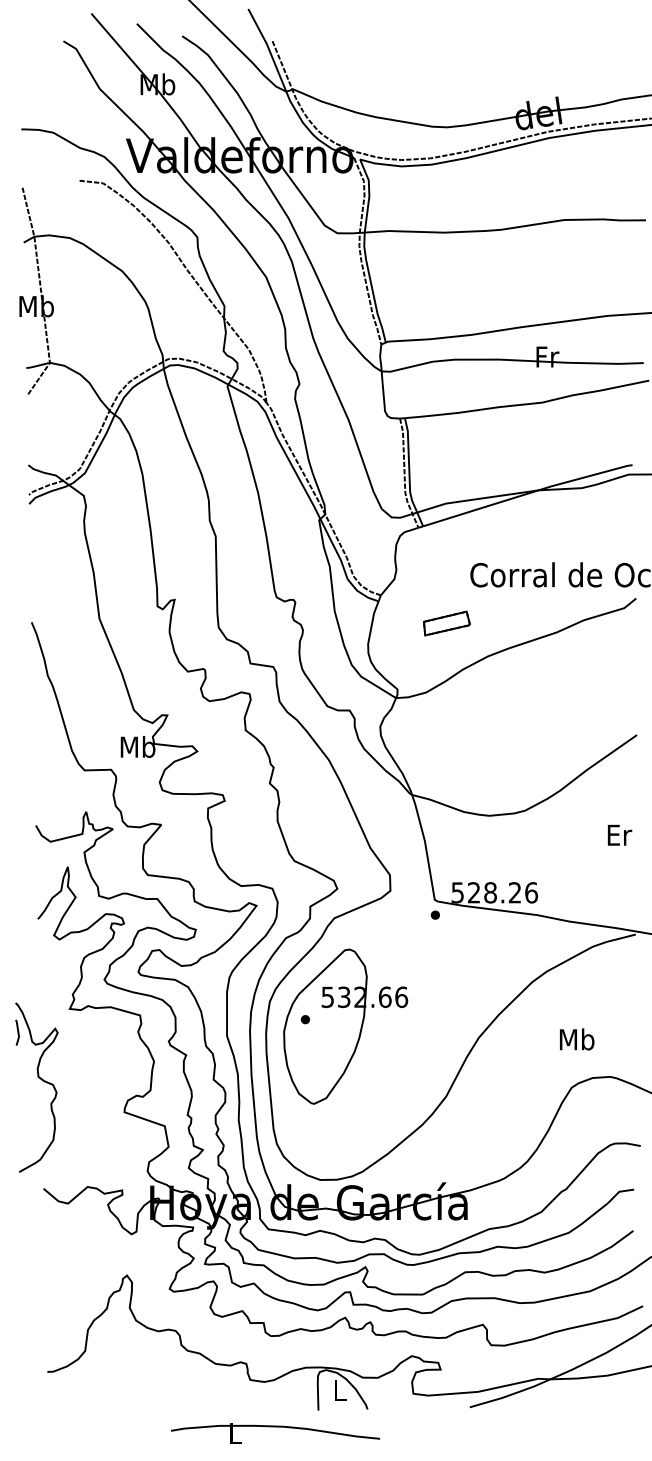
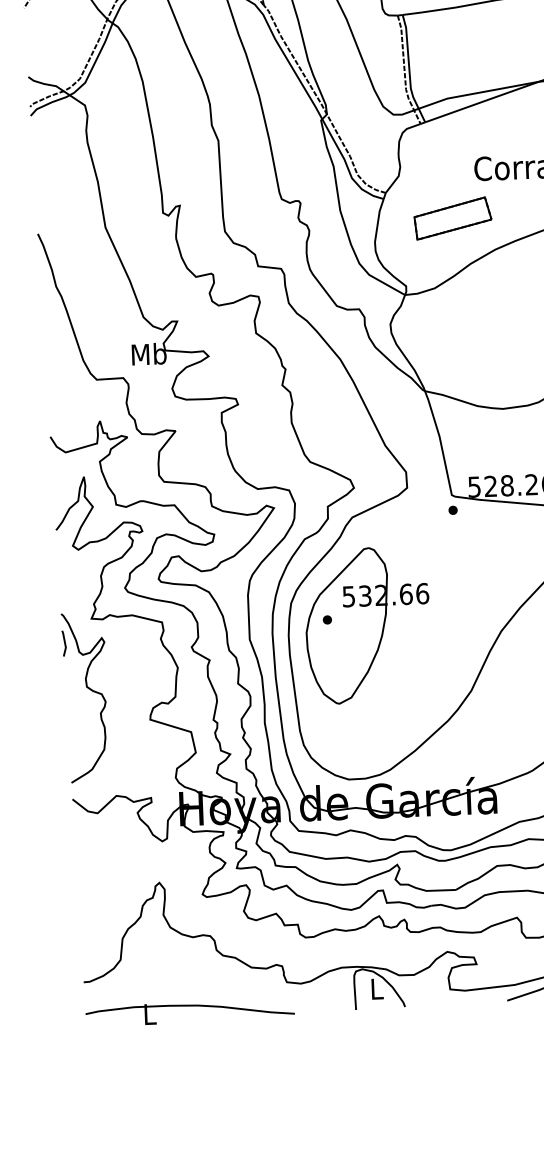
part: (446, 623) -> (452, 218), size x1.67
part: (41, 1080) -> (90, 690), moved
part: (275, 1433) -> (190, 1012), moved

